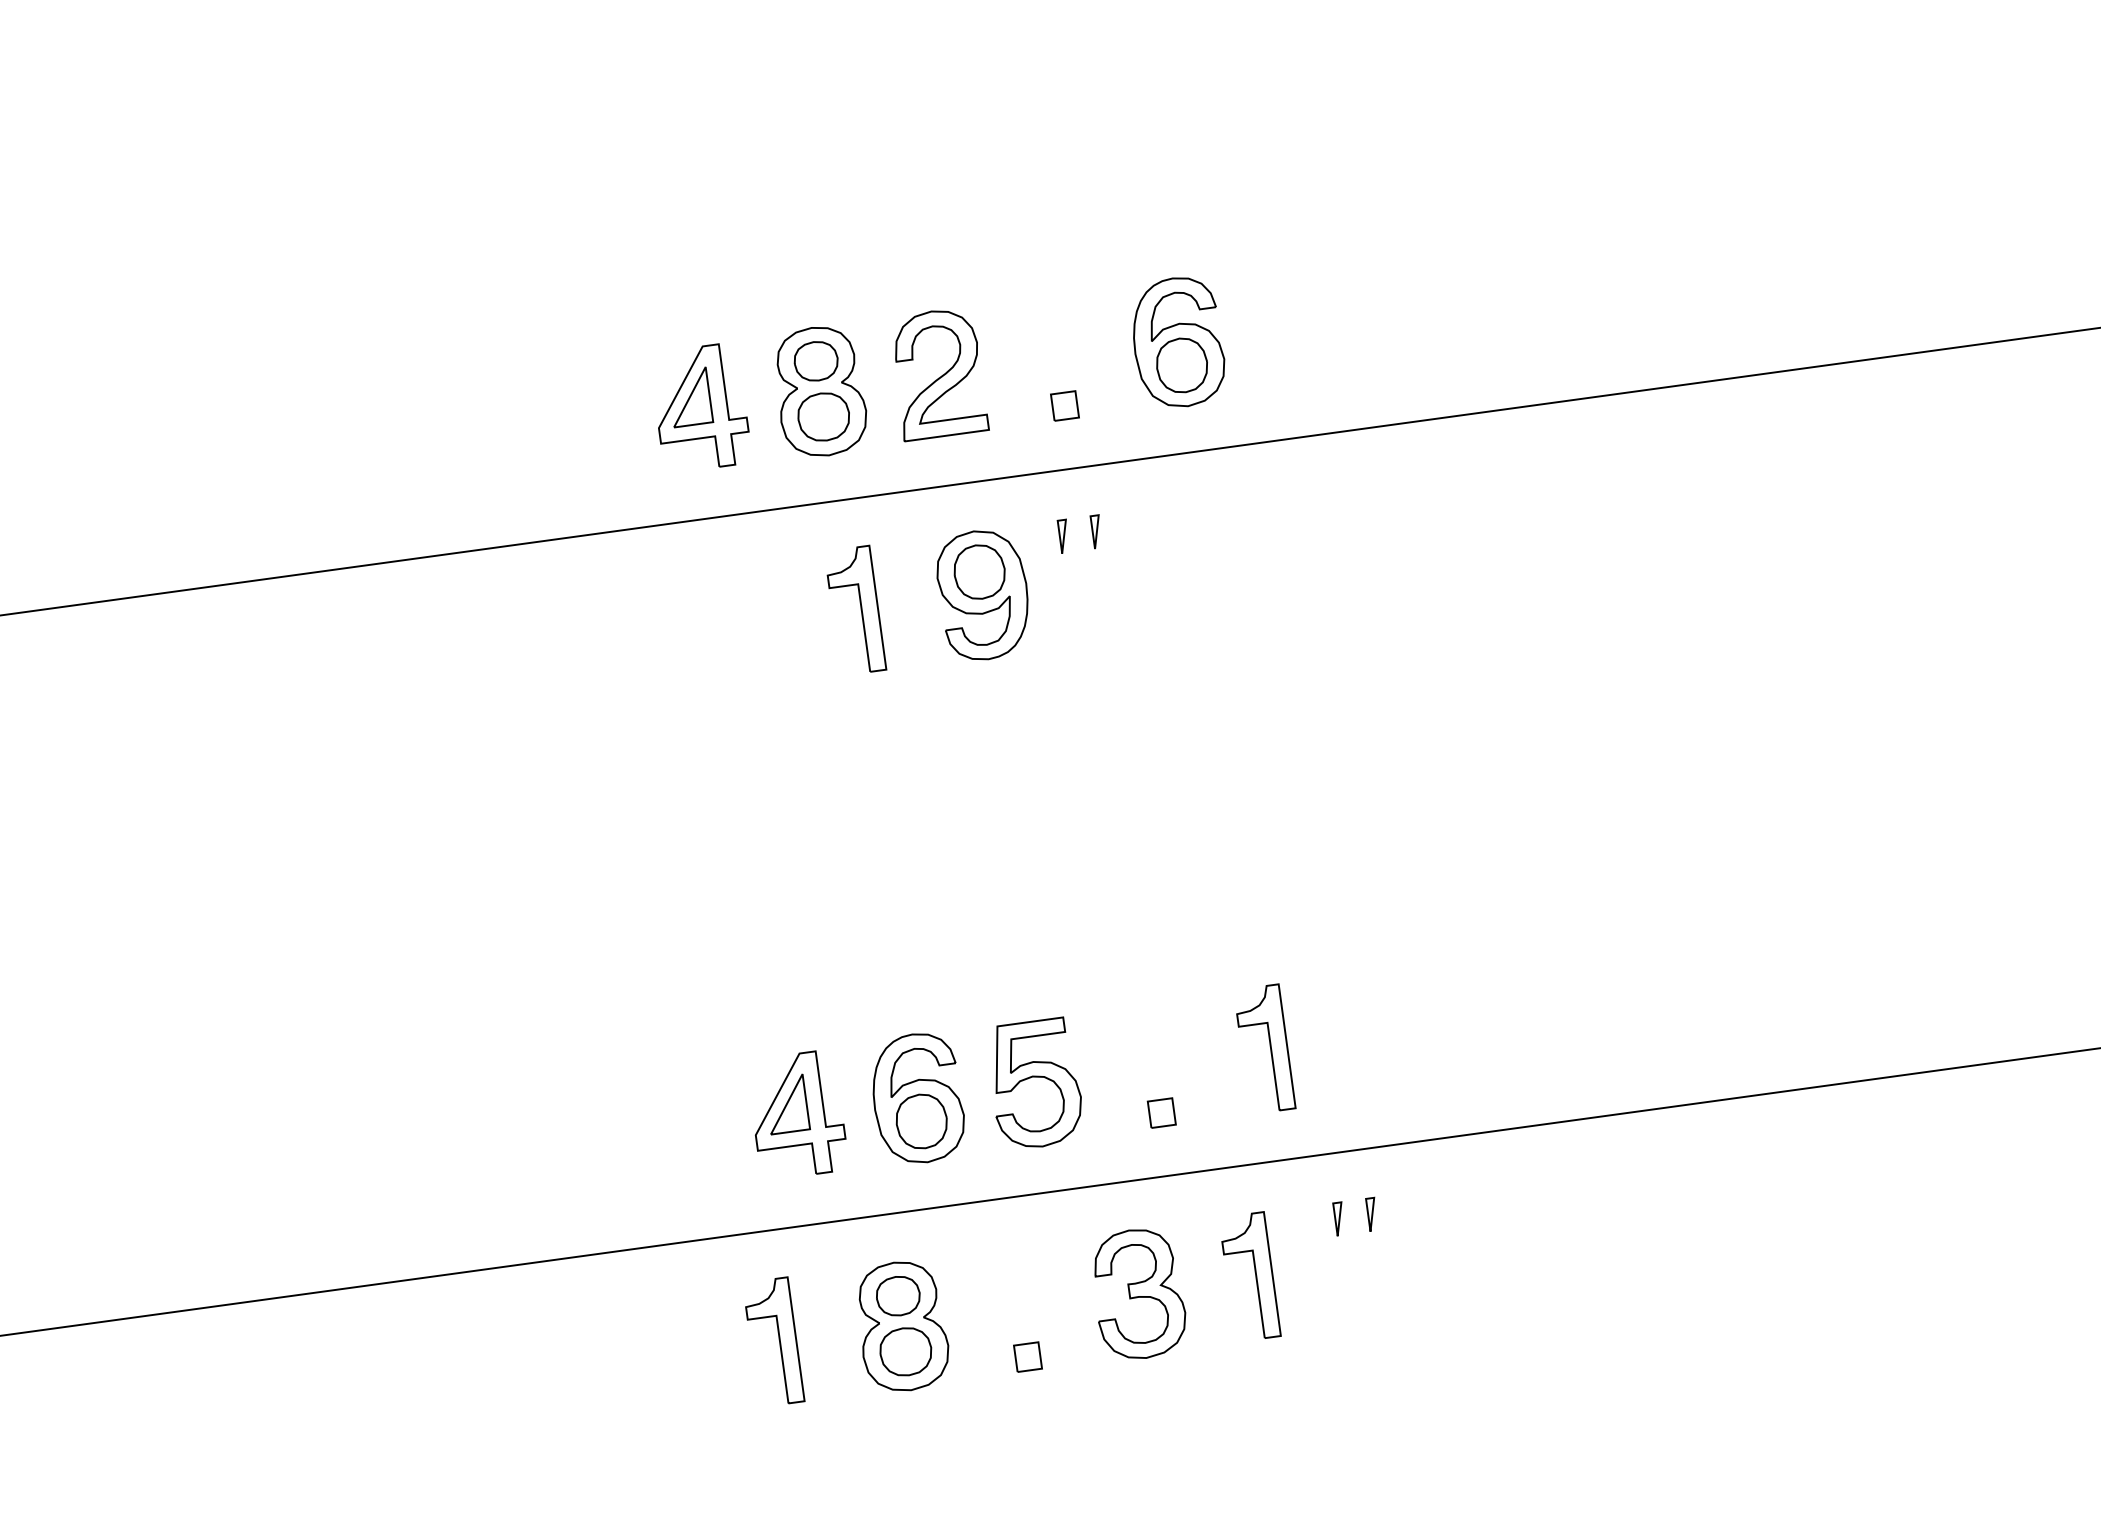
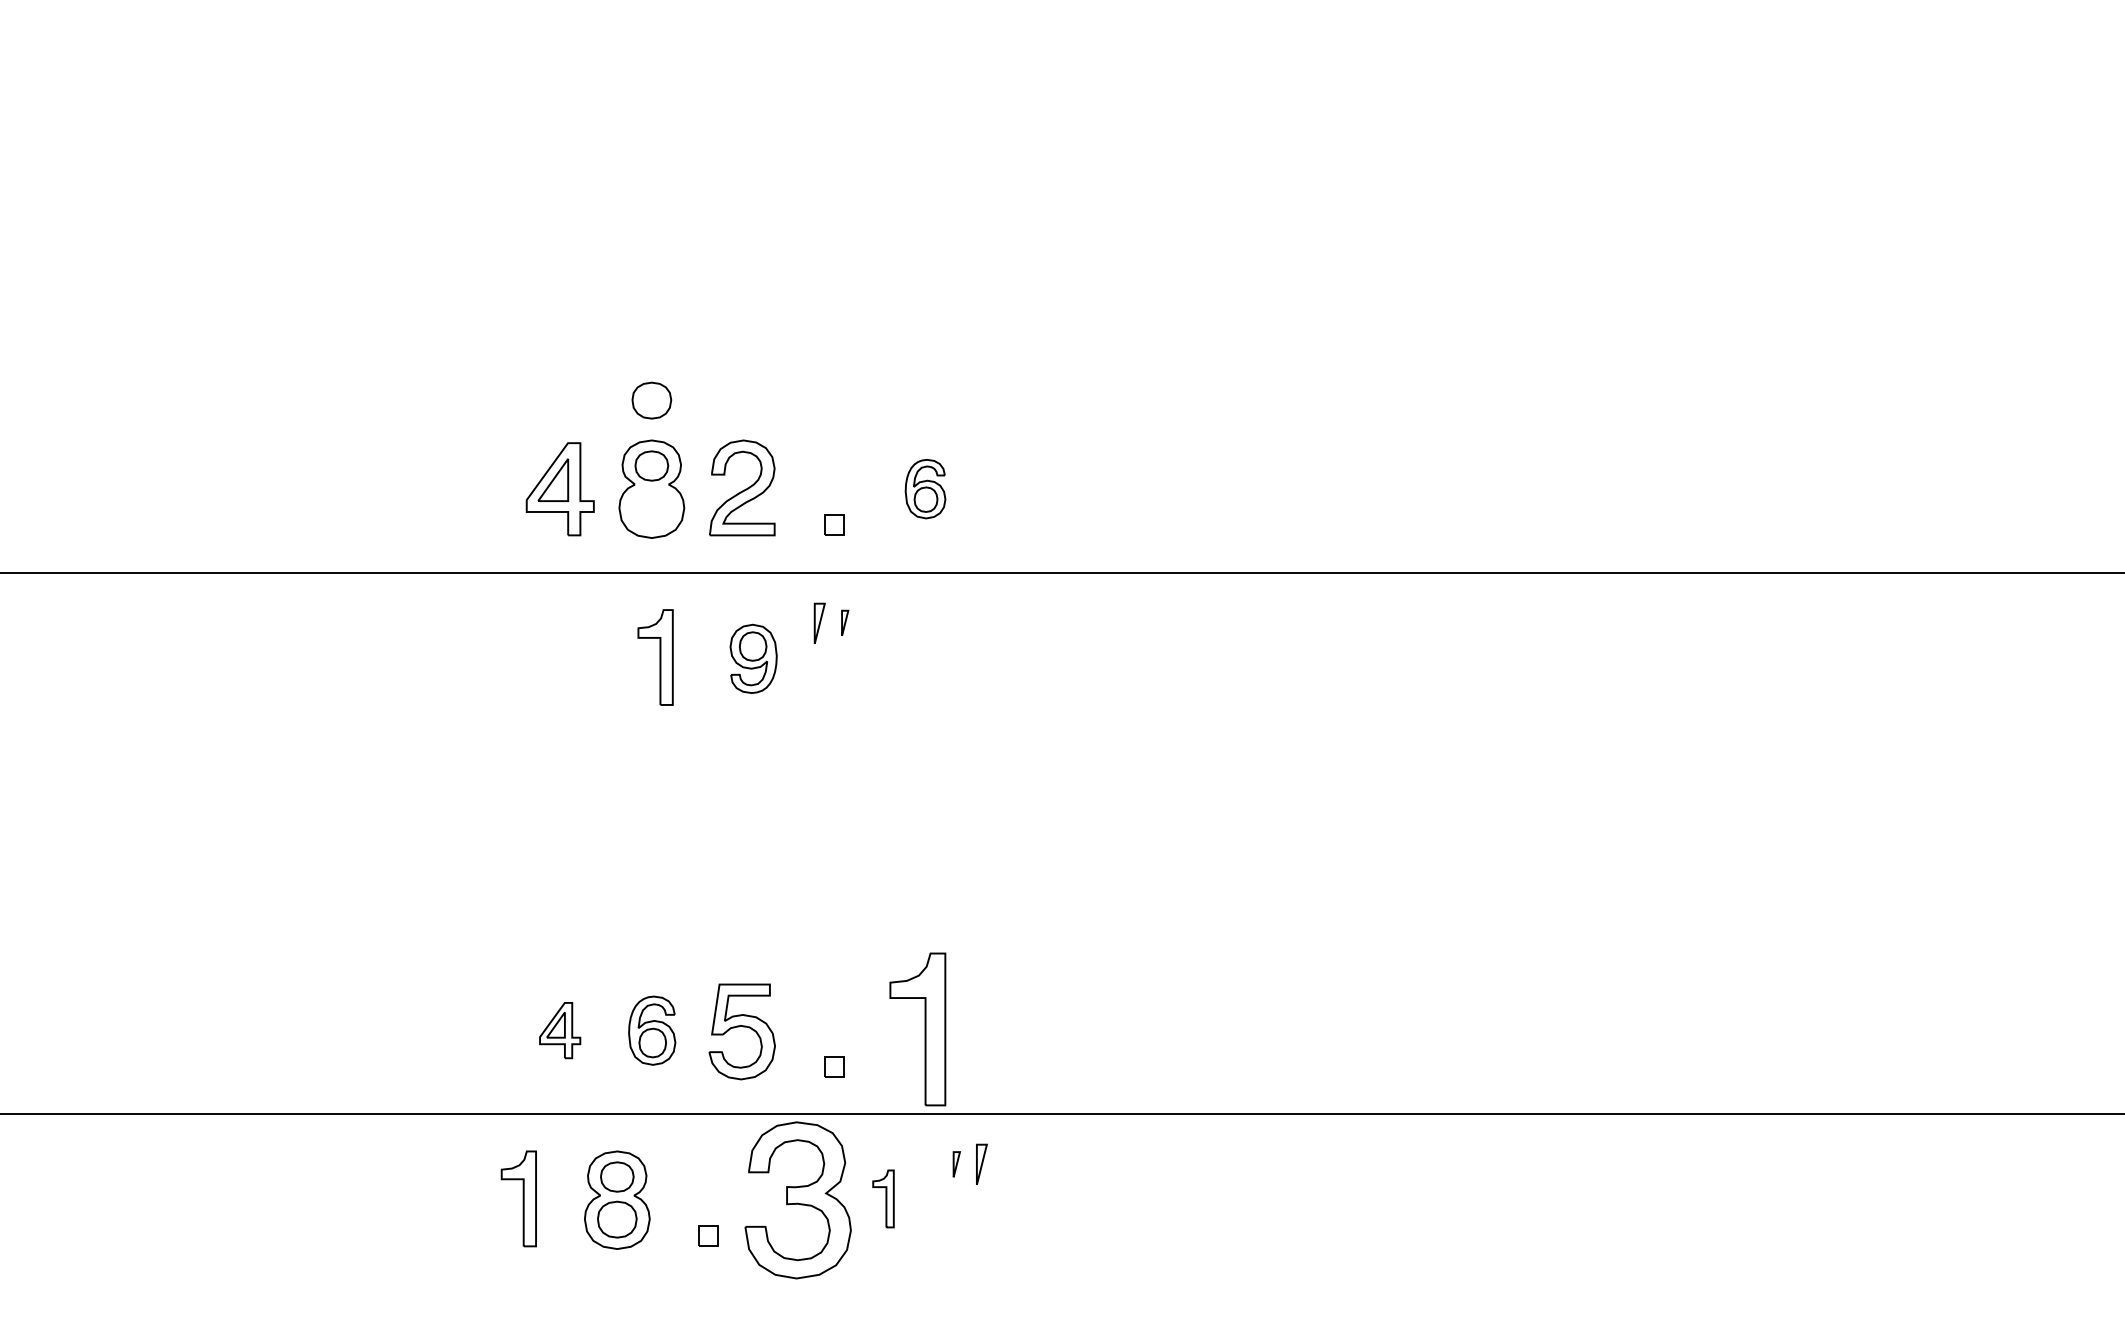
part: (1177, 341) -> (925, 488), size x0.6
part: (823, 416) -> (651, 400), moved
part: (1064, 535) -> (820, 622), size x1.6
part: (983, 594) -> (753, 658), size x0.7
part: (1265, 1048) -> (918, 1028), size x1.6
part: (918, 1098) -> (652, 1030), size x0.7
part: (796, 1115) -> (559, 1030), size x0.6
part: (1371, 1214) -> (981, 1164), size x1.6
part: (1249, 1276) -> (883, 1198), size x0.6
part: (1138, 1293) -> (798, 1199), size x1.6

